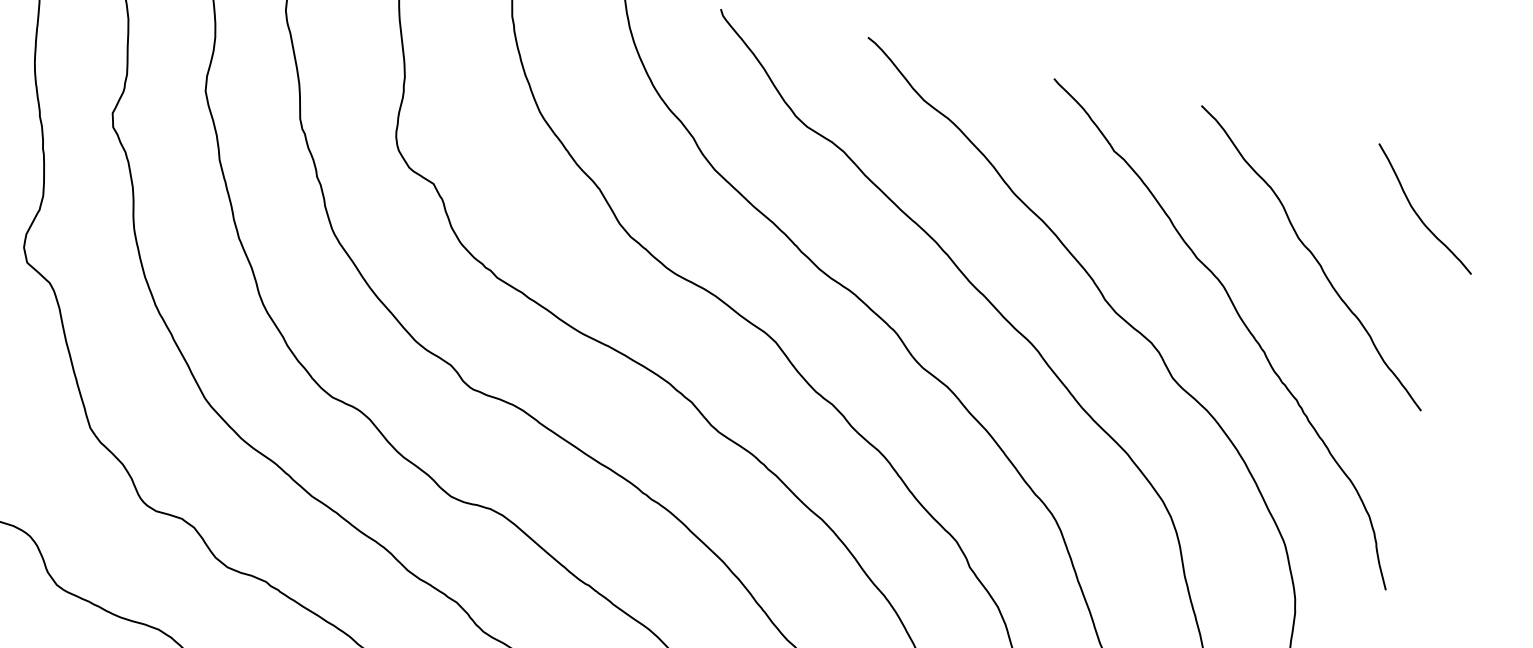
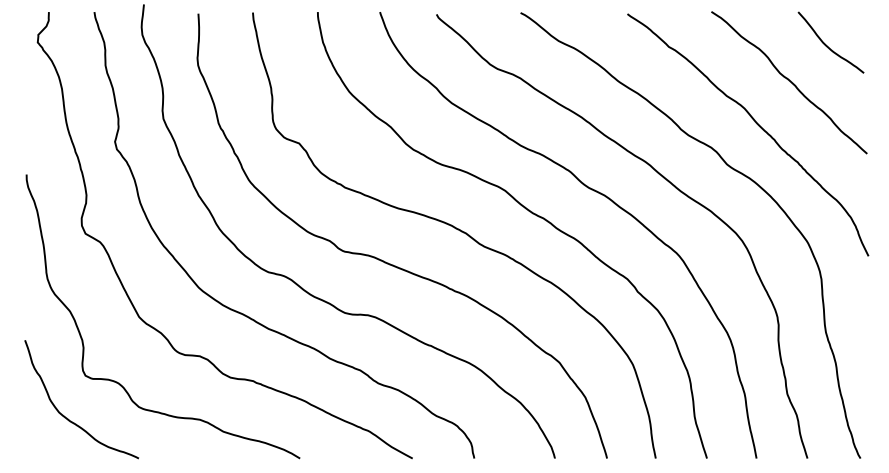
curve: (1417, 212) -> (827, 45), moved

